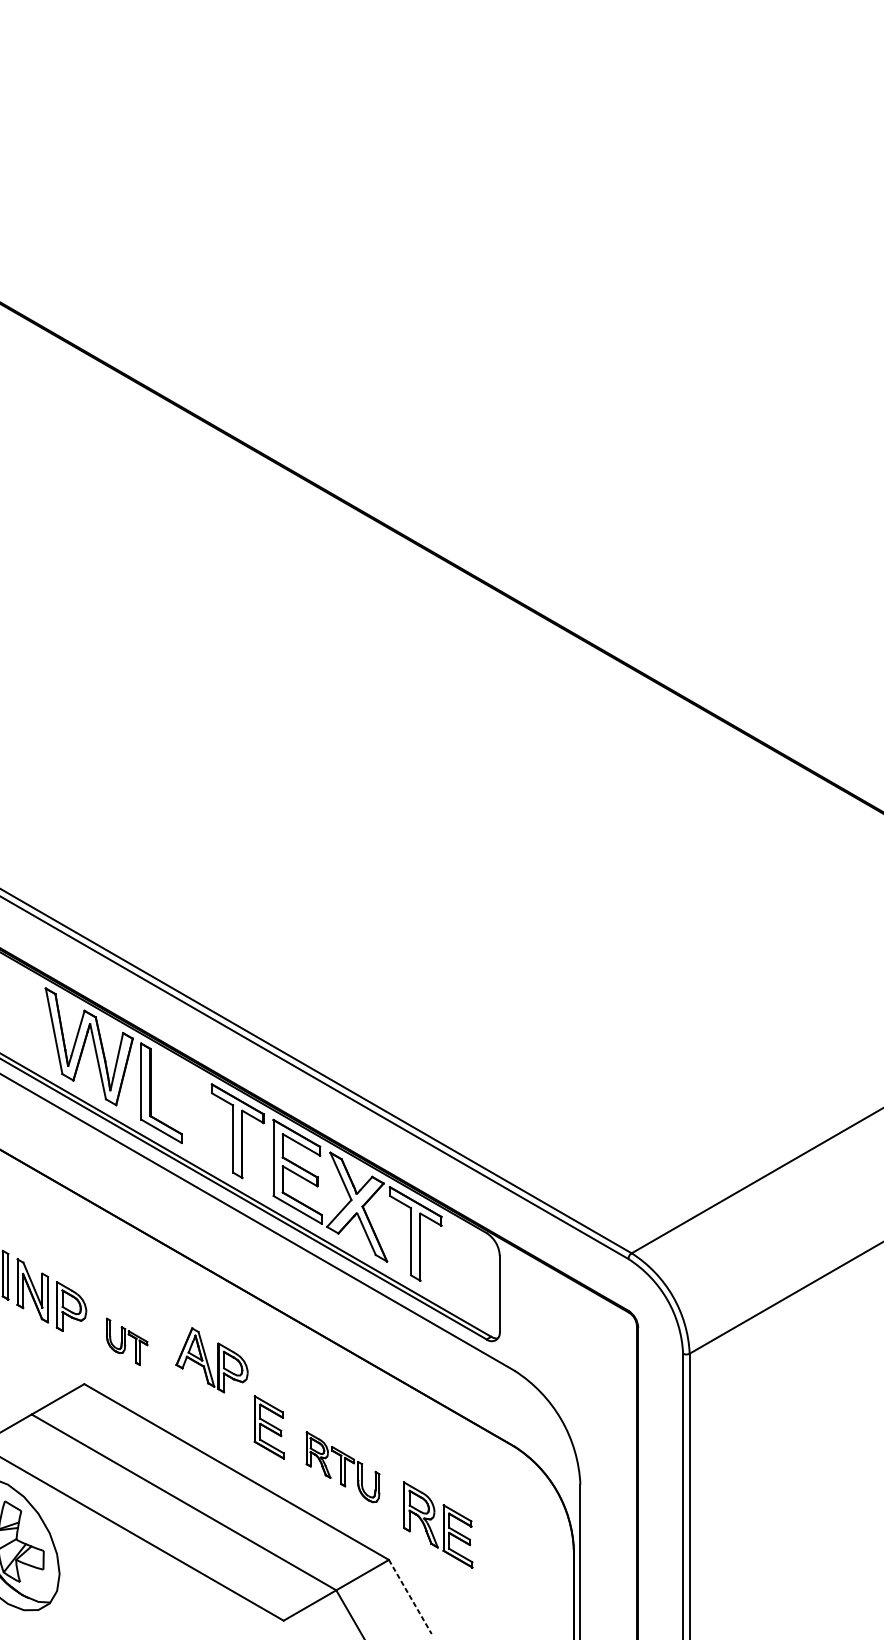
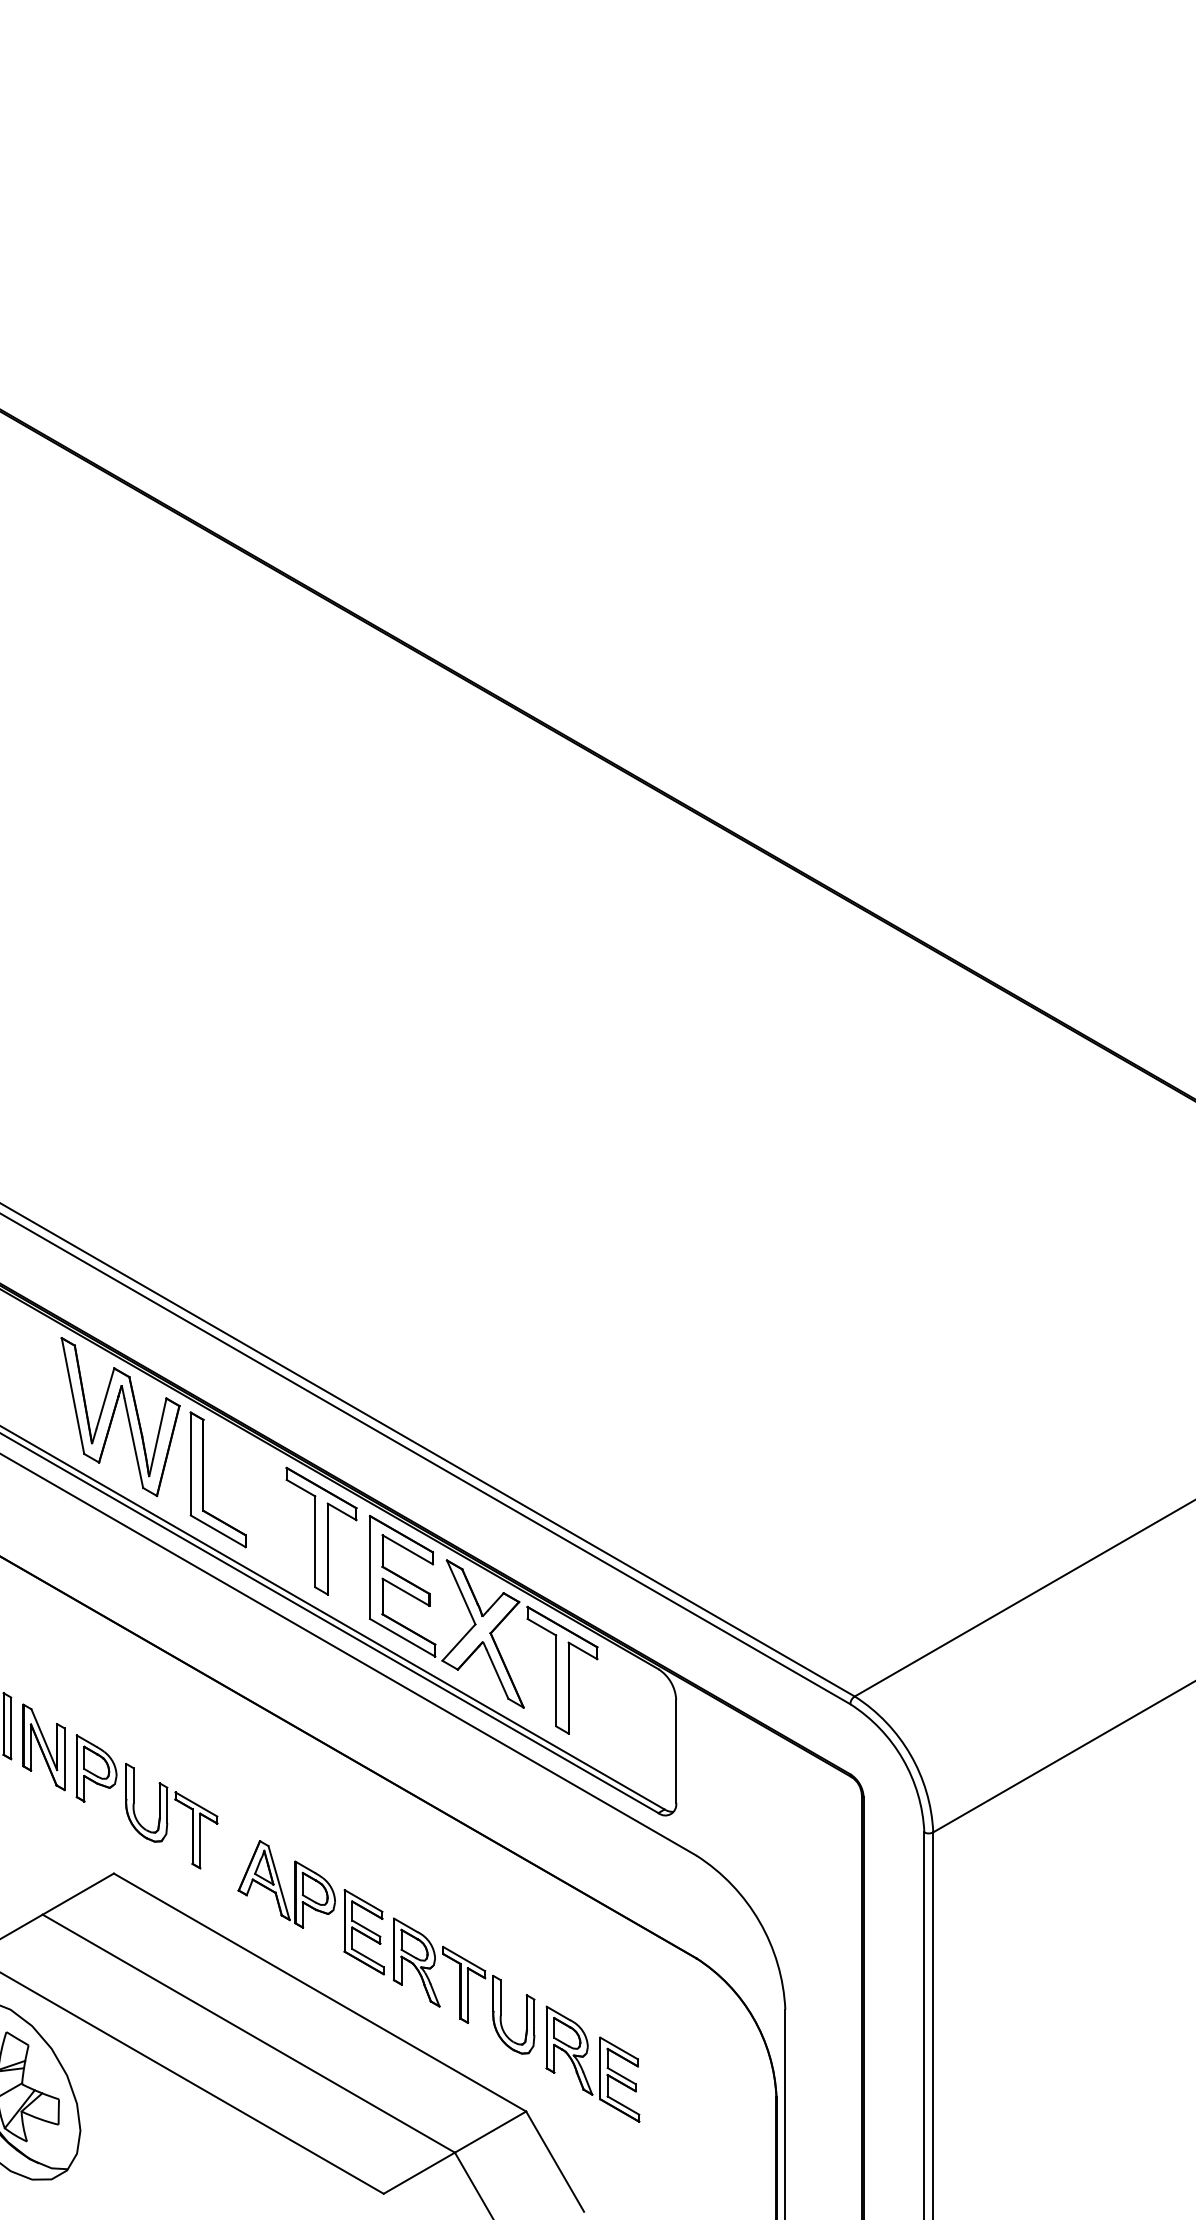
part: (126, 1341) -> (171, 1816), size x1.67
part: (211, 1360) -> (286, 1884), moved
part: (342, 1466) -> (463, 1985), size x1.43
line: (410, 1596) -> (555, 2161), dashed -> solid

